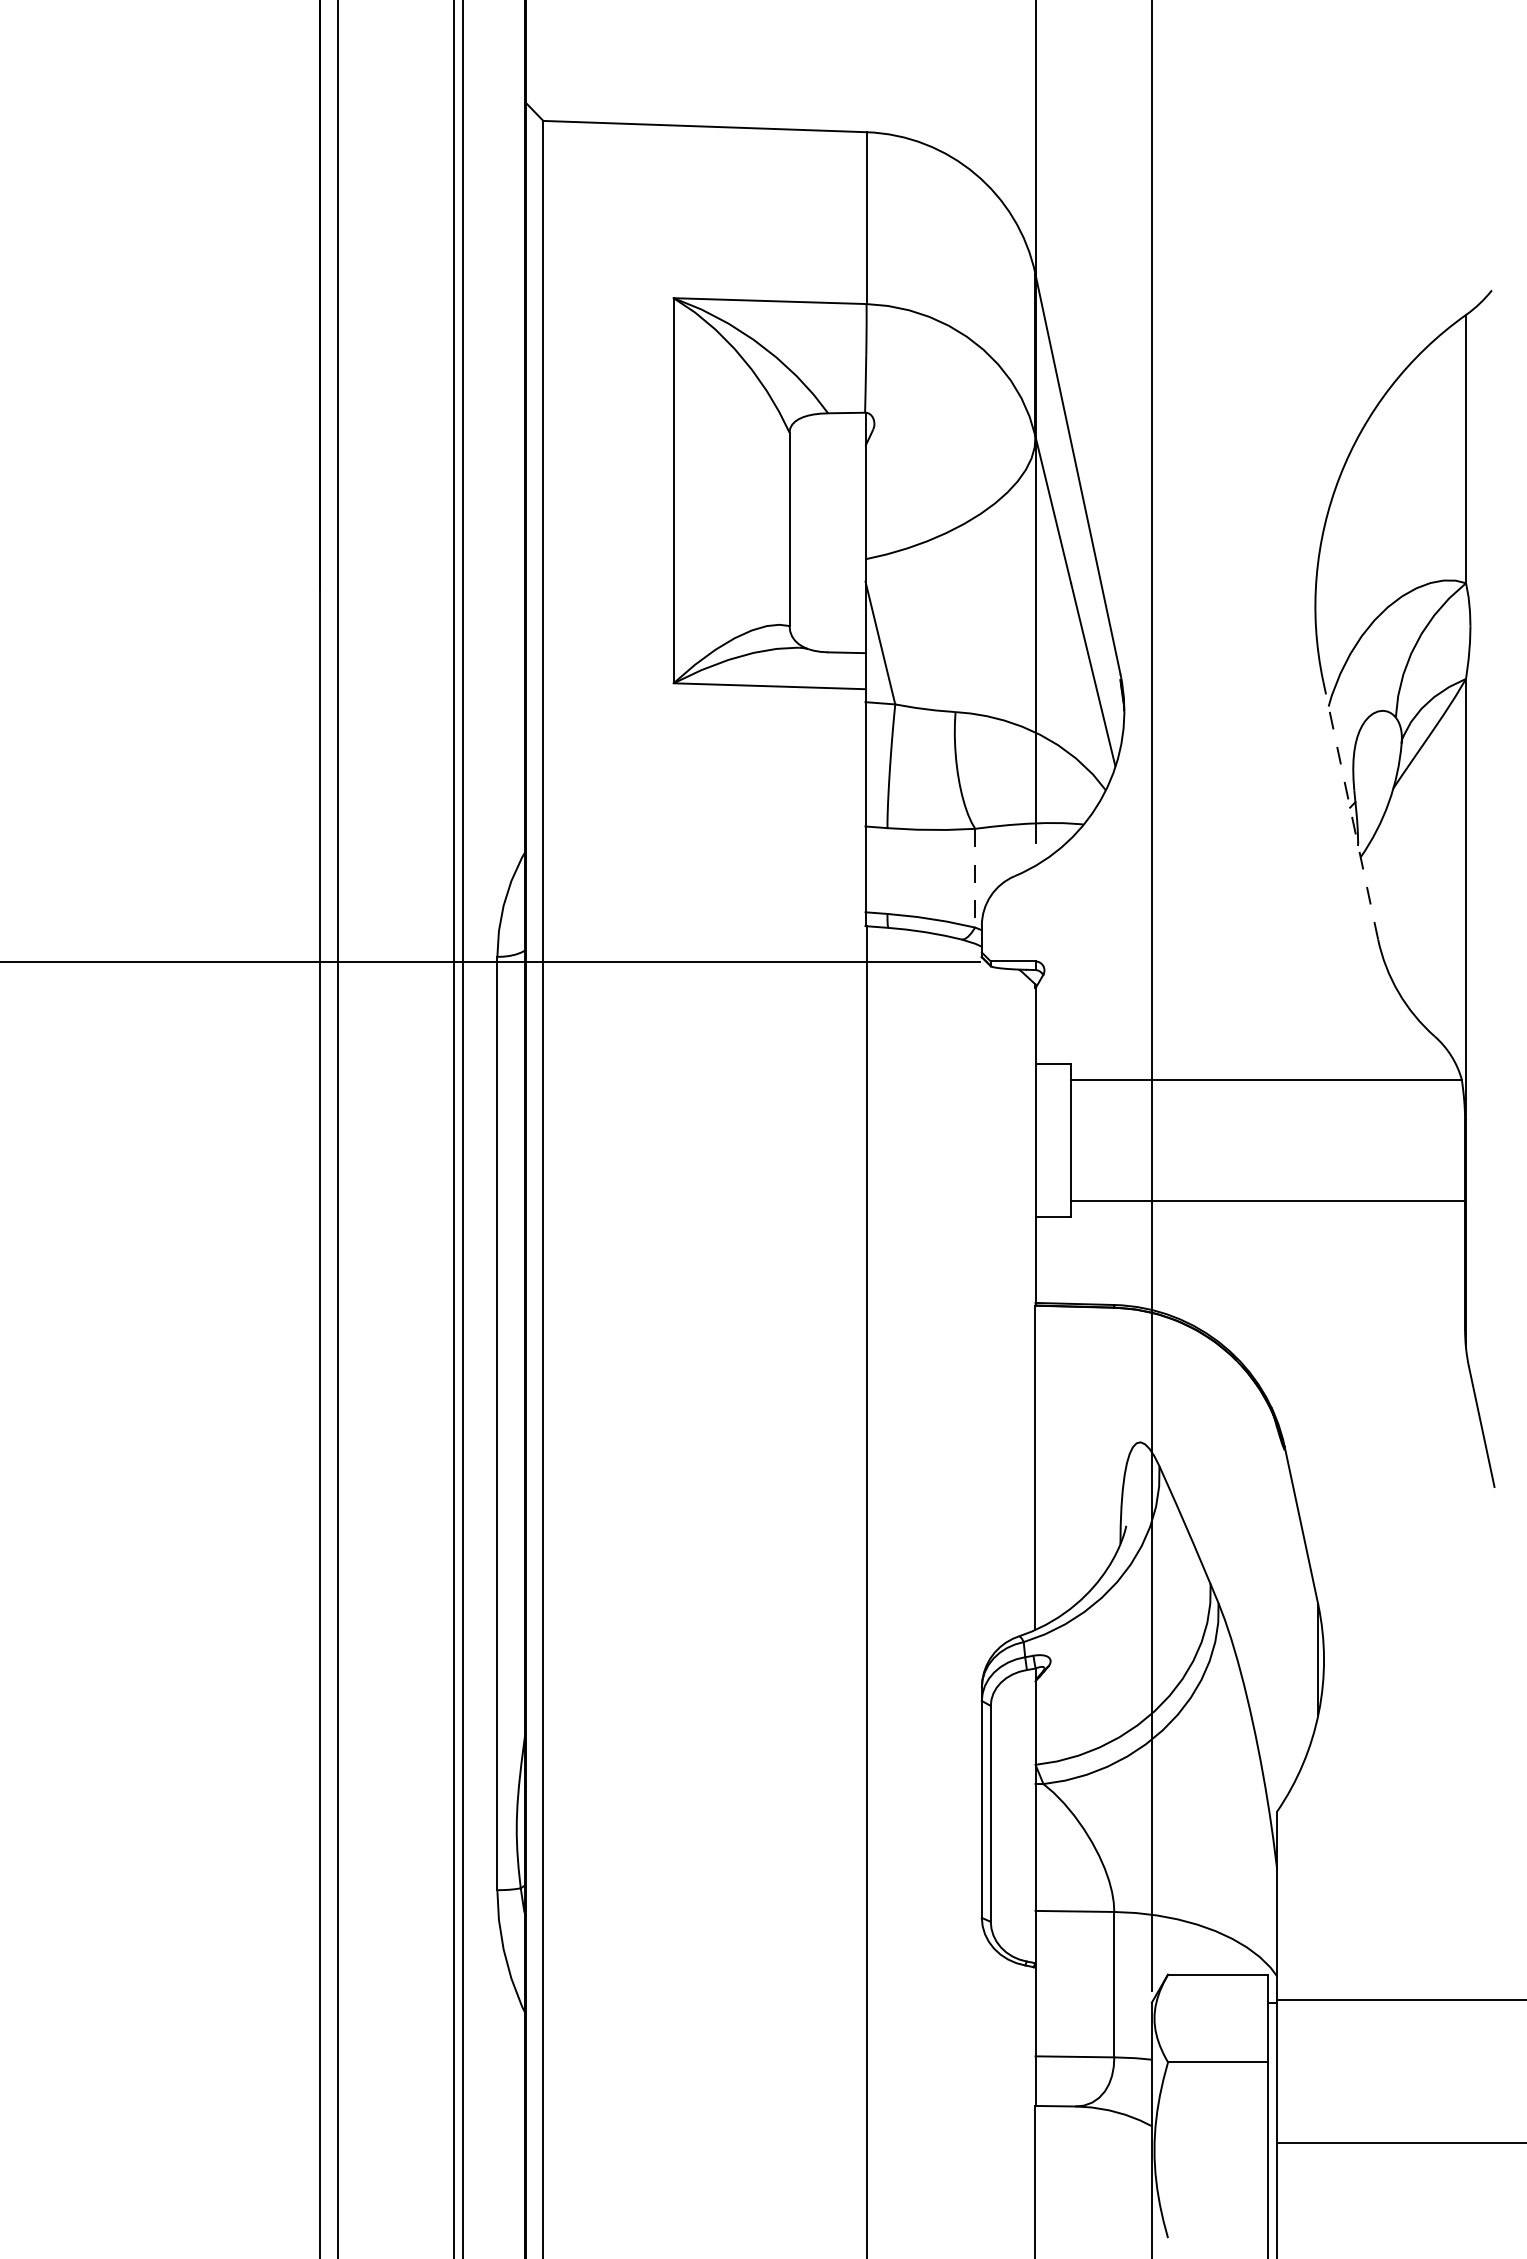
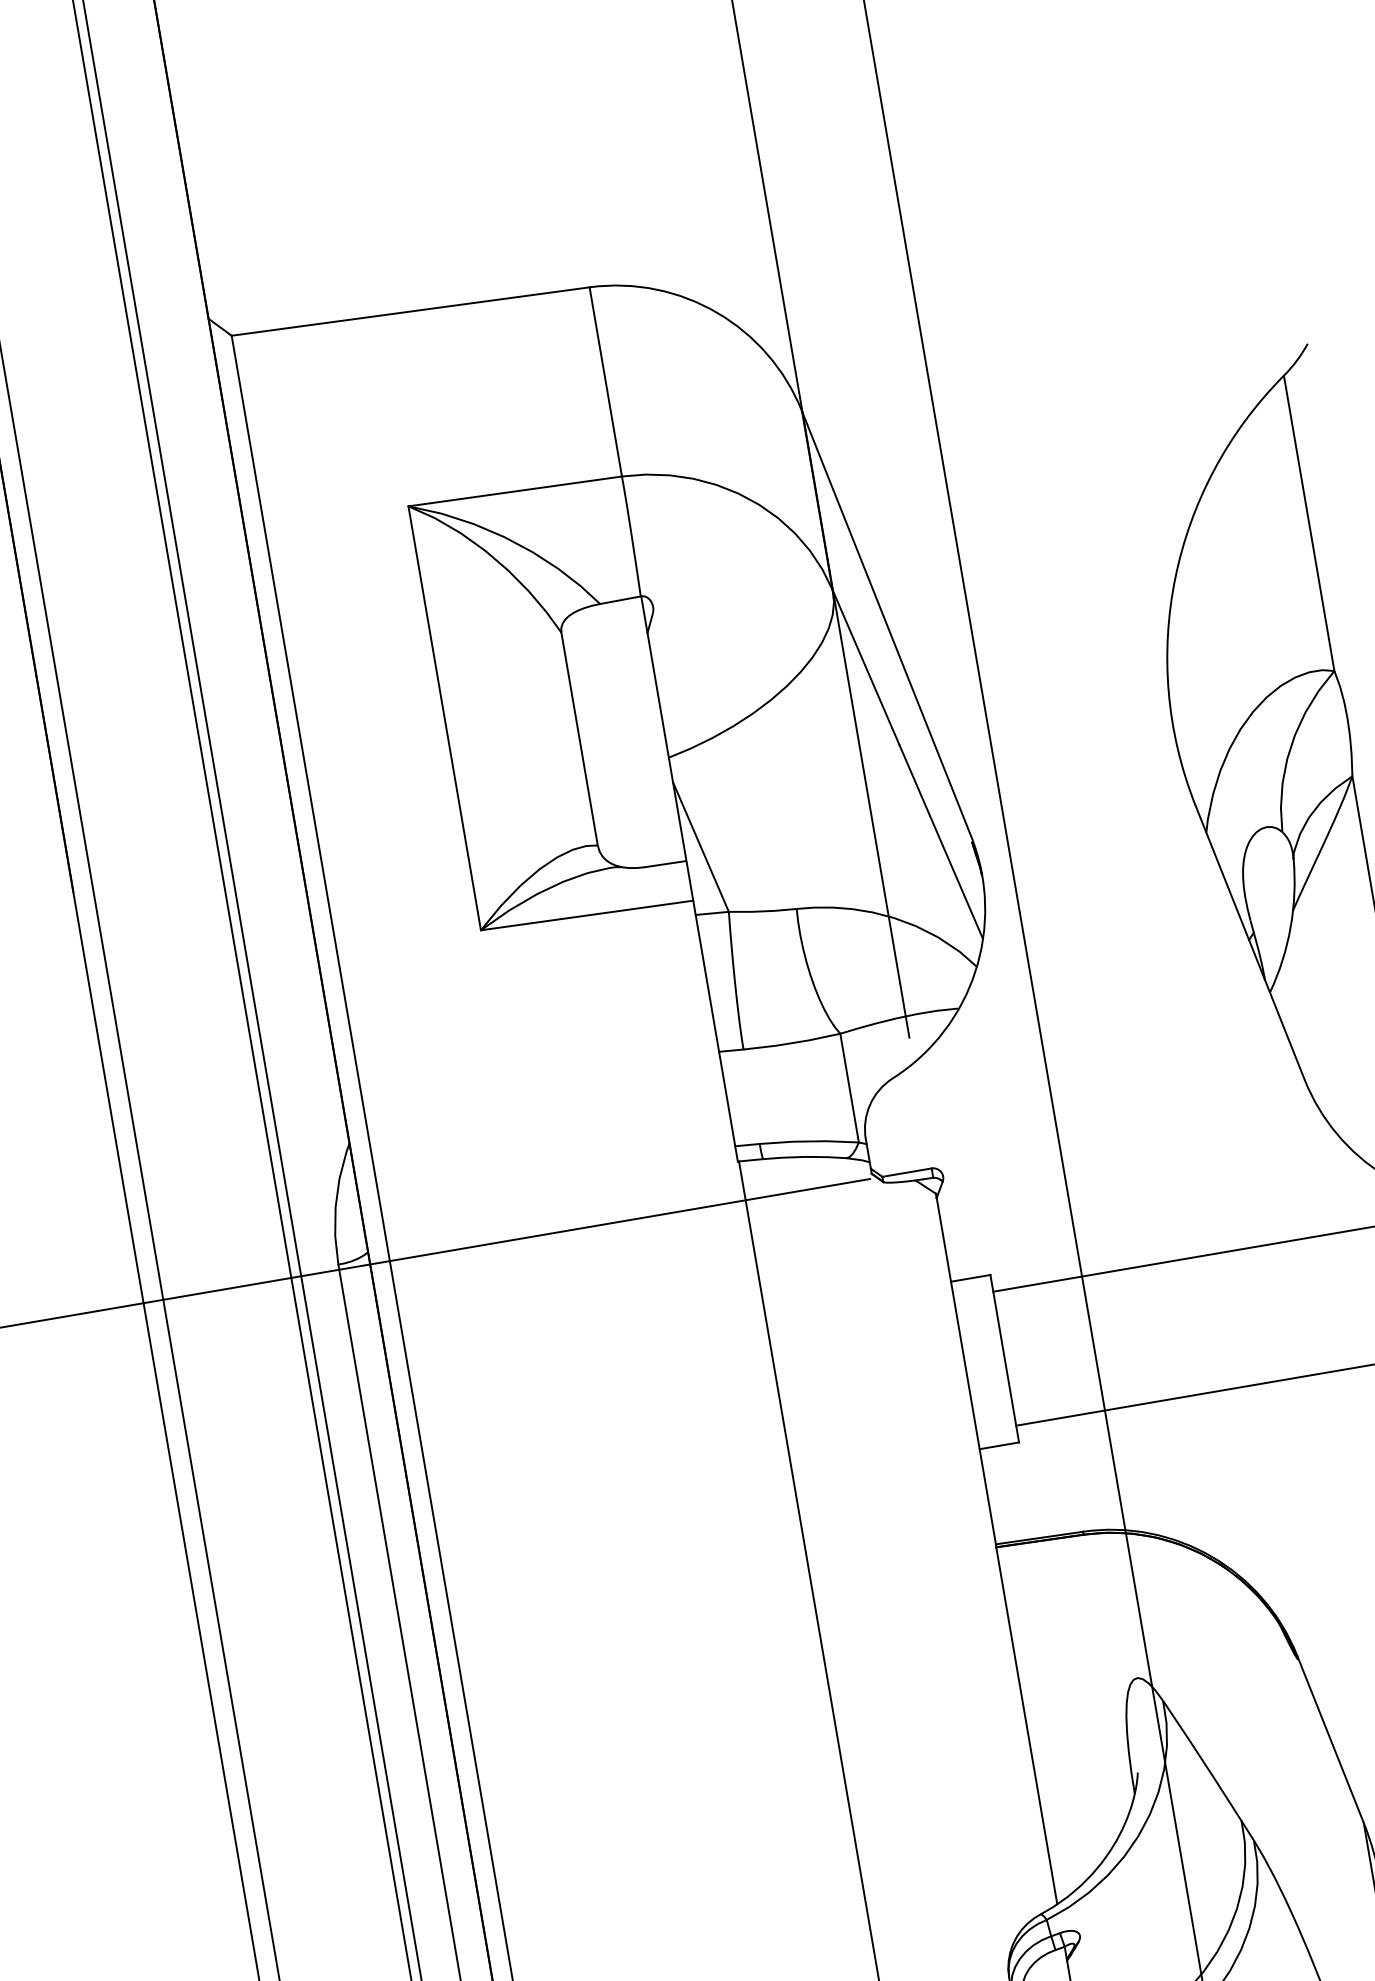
line: (1350, 809) -> (1249, 941), dashed -> solid
line: (975, 878) -> (849, 1088), dashed -> solid

